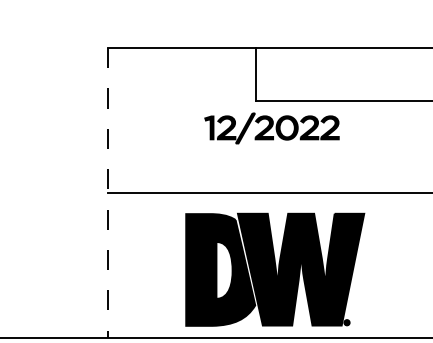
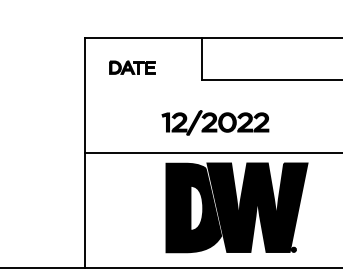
part: (167, 85) -> (132, 67), added
part: (272, 127) -> (215, 122), moved
line: (107, 192) -> (85, 152), dashed -> solid
part: (274, 269) -> (236, 207), moved

